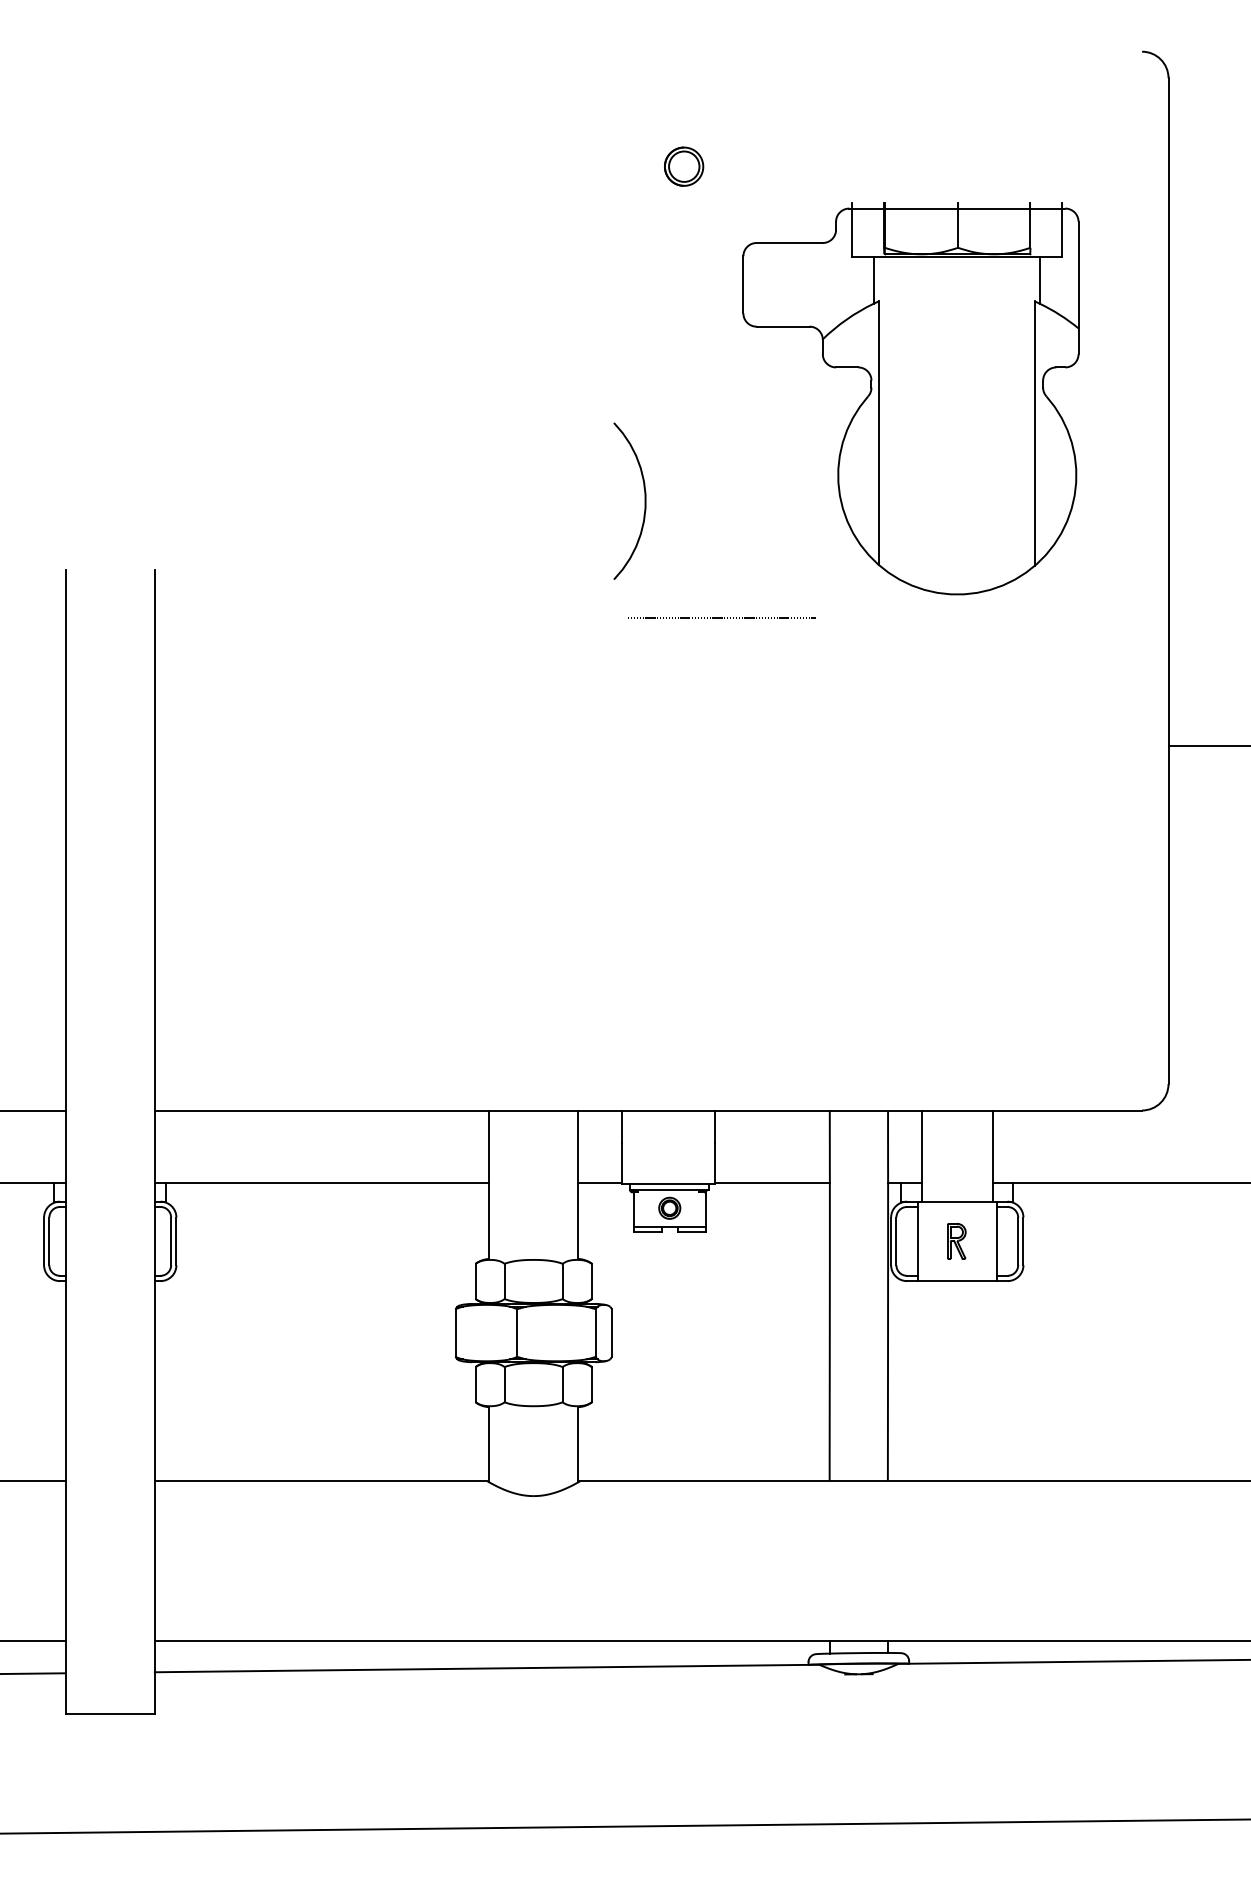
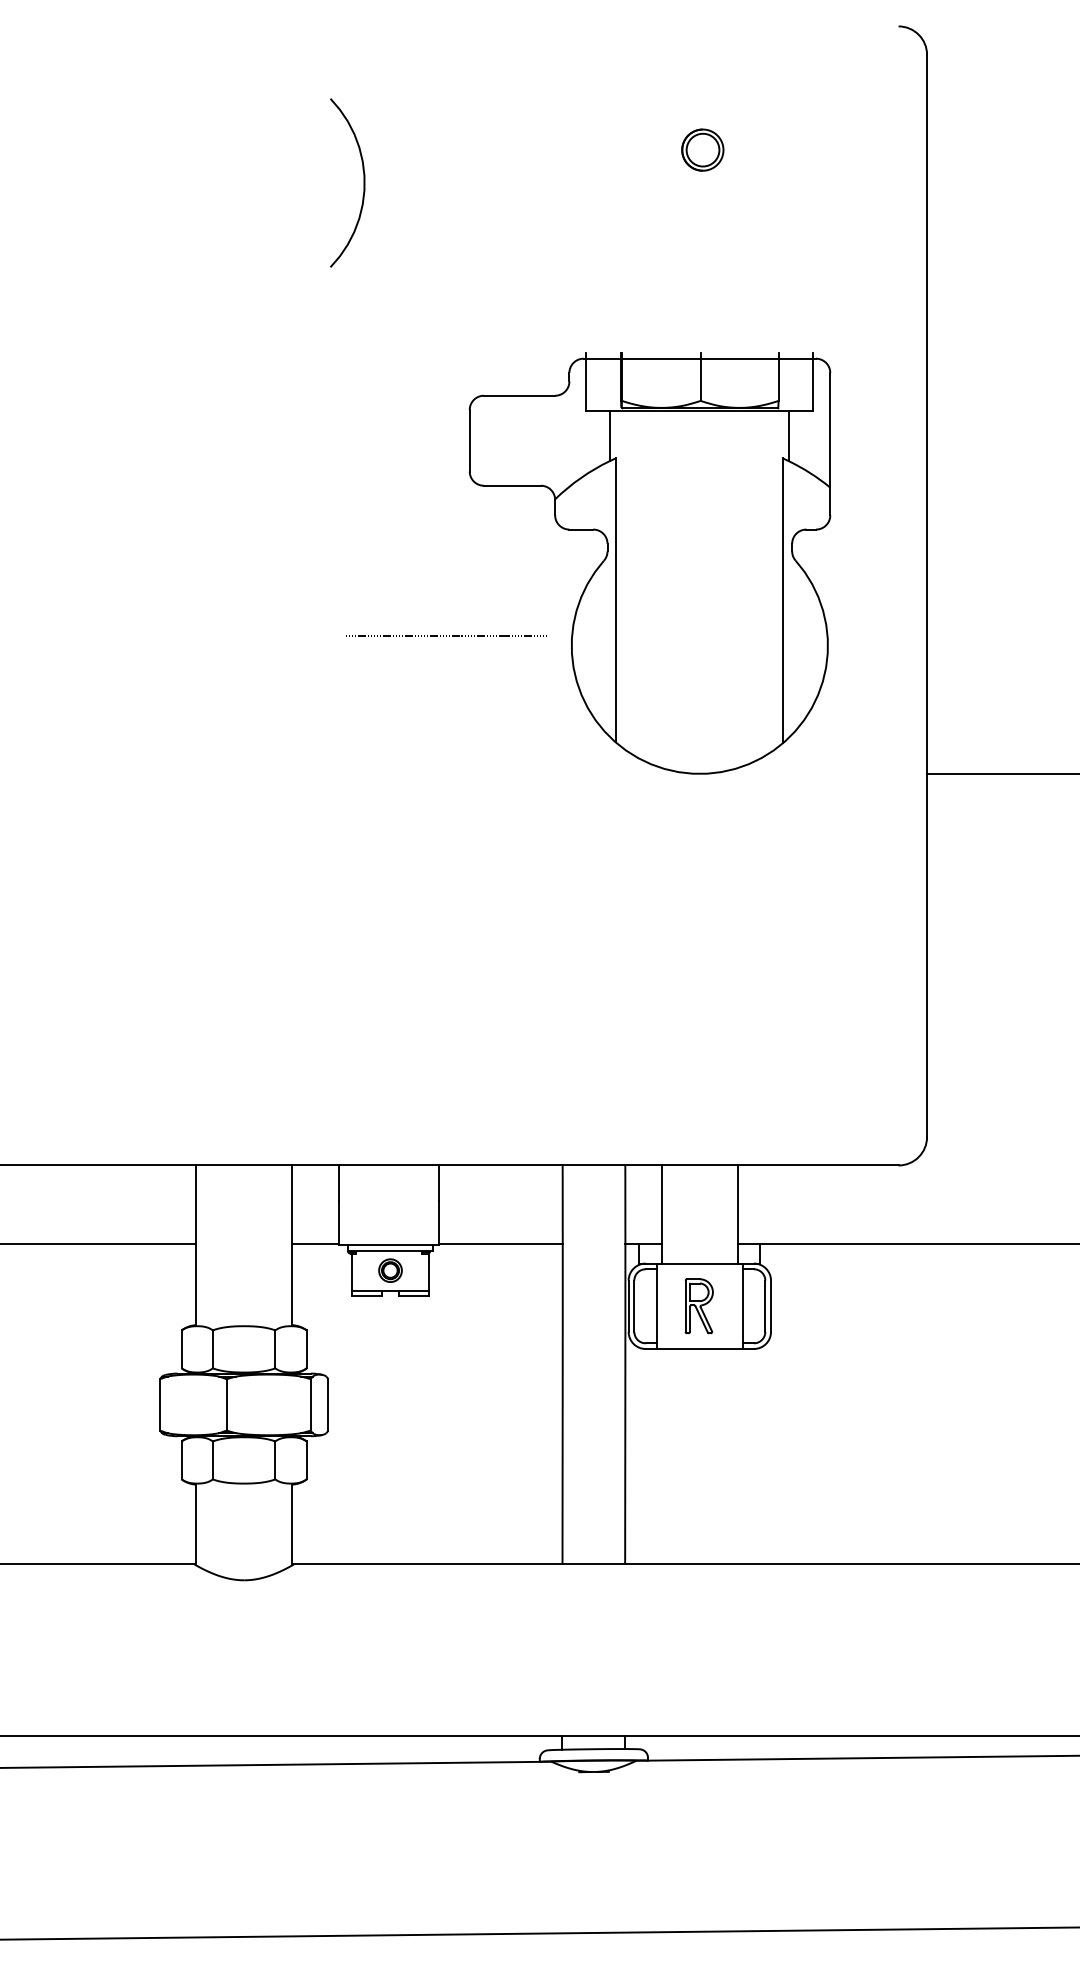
part: (684, 166) -> (703, 149), moved
part: (910, 398) -> (649, 563), moved
curve: (644, 500) -> (363, 182), moved
part: (956, 1241) -> (698, 1306), size x1.43

